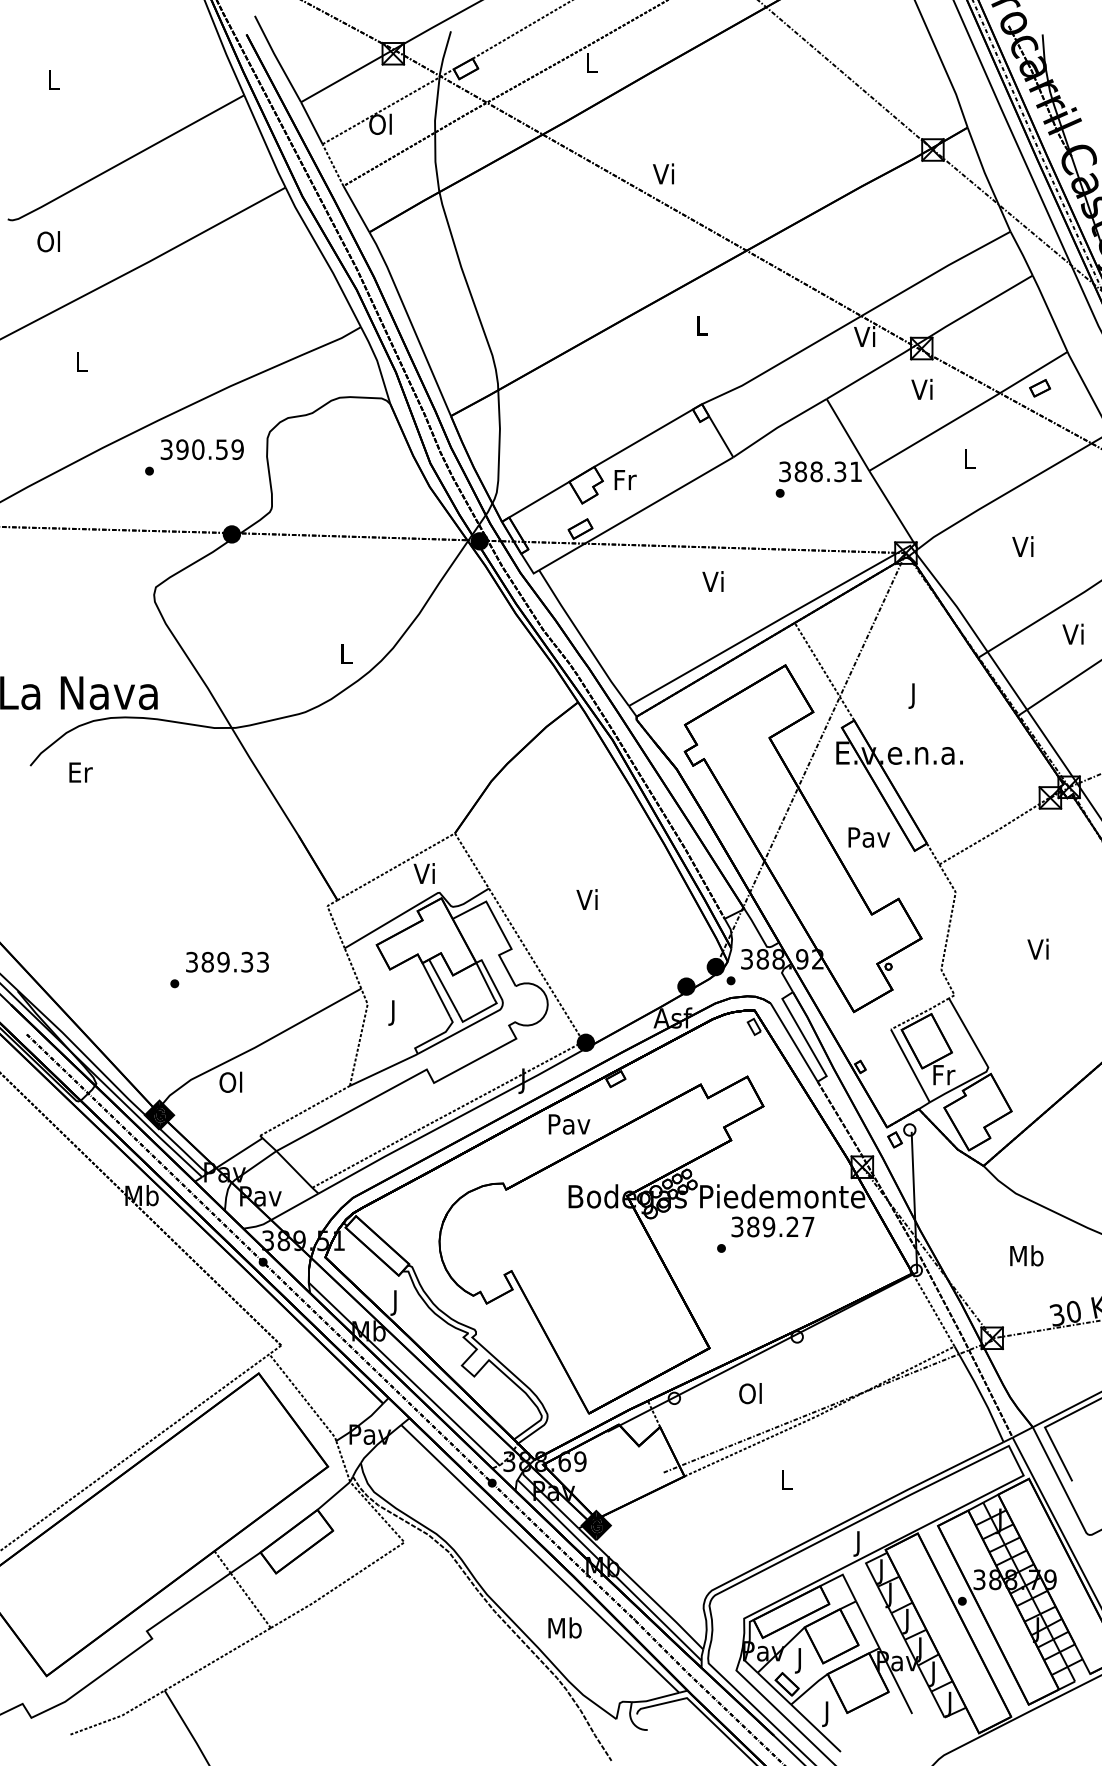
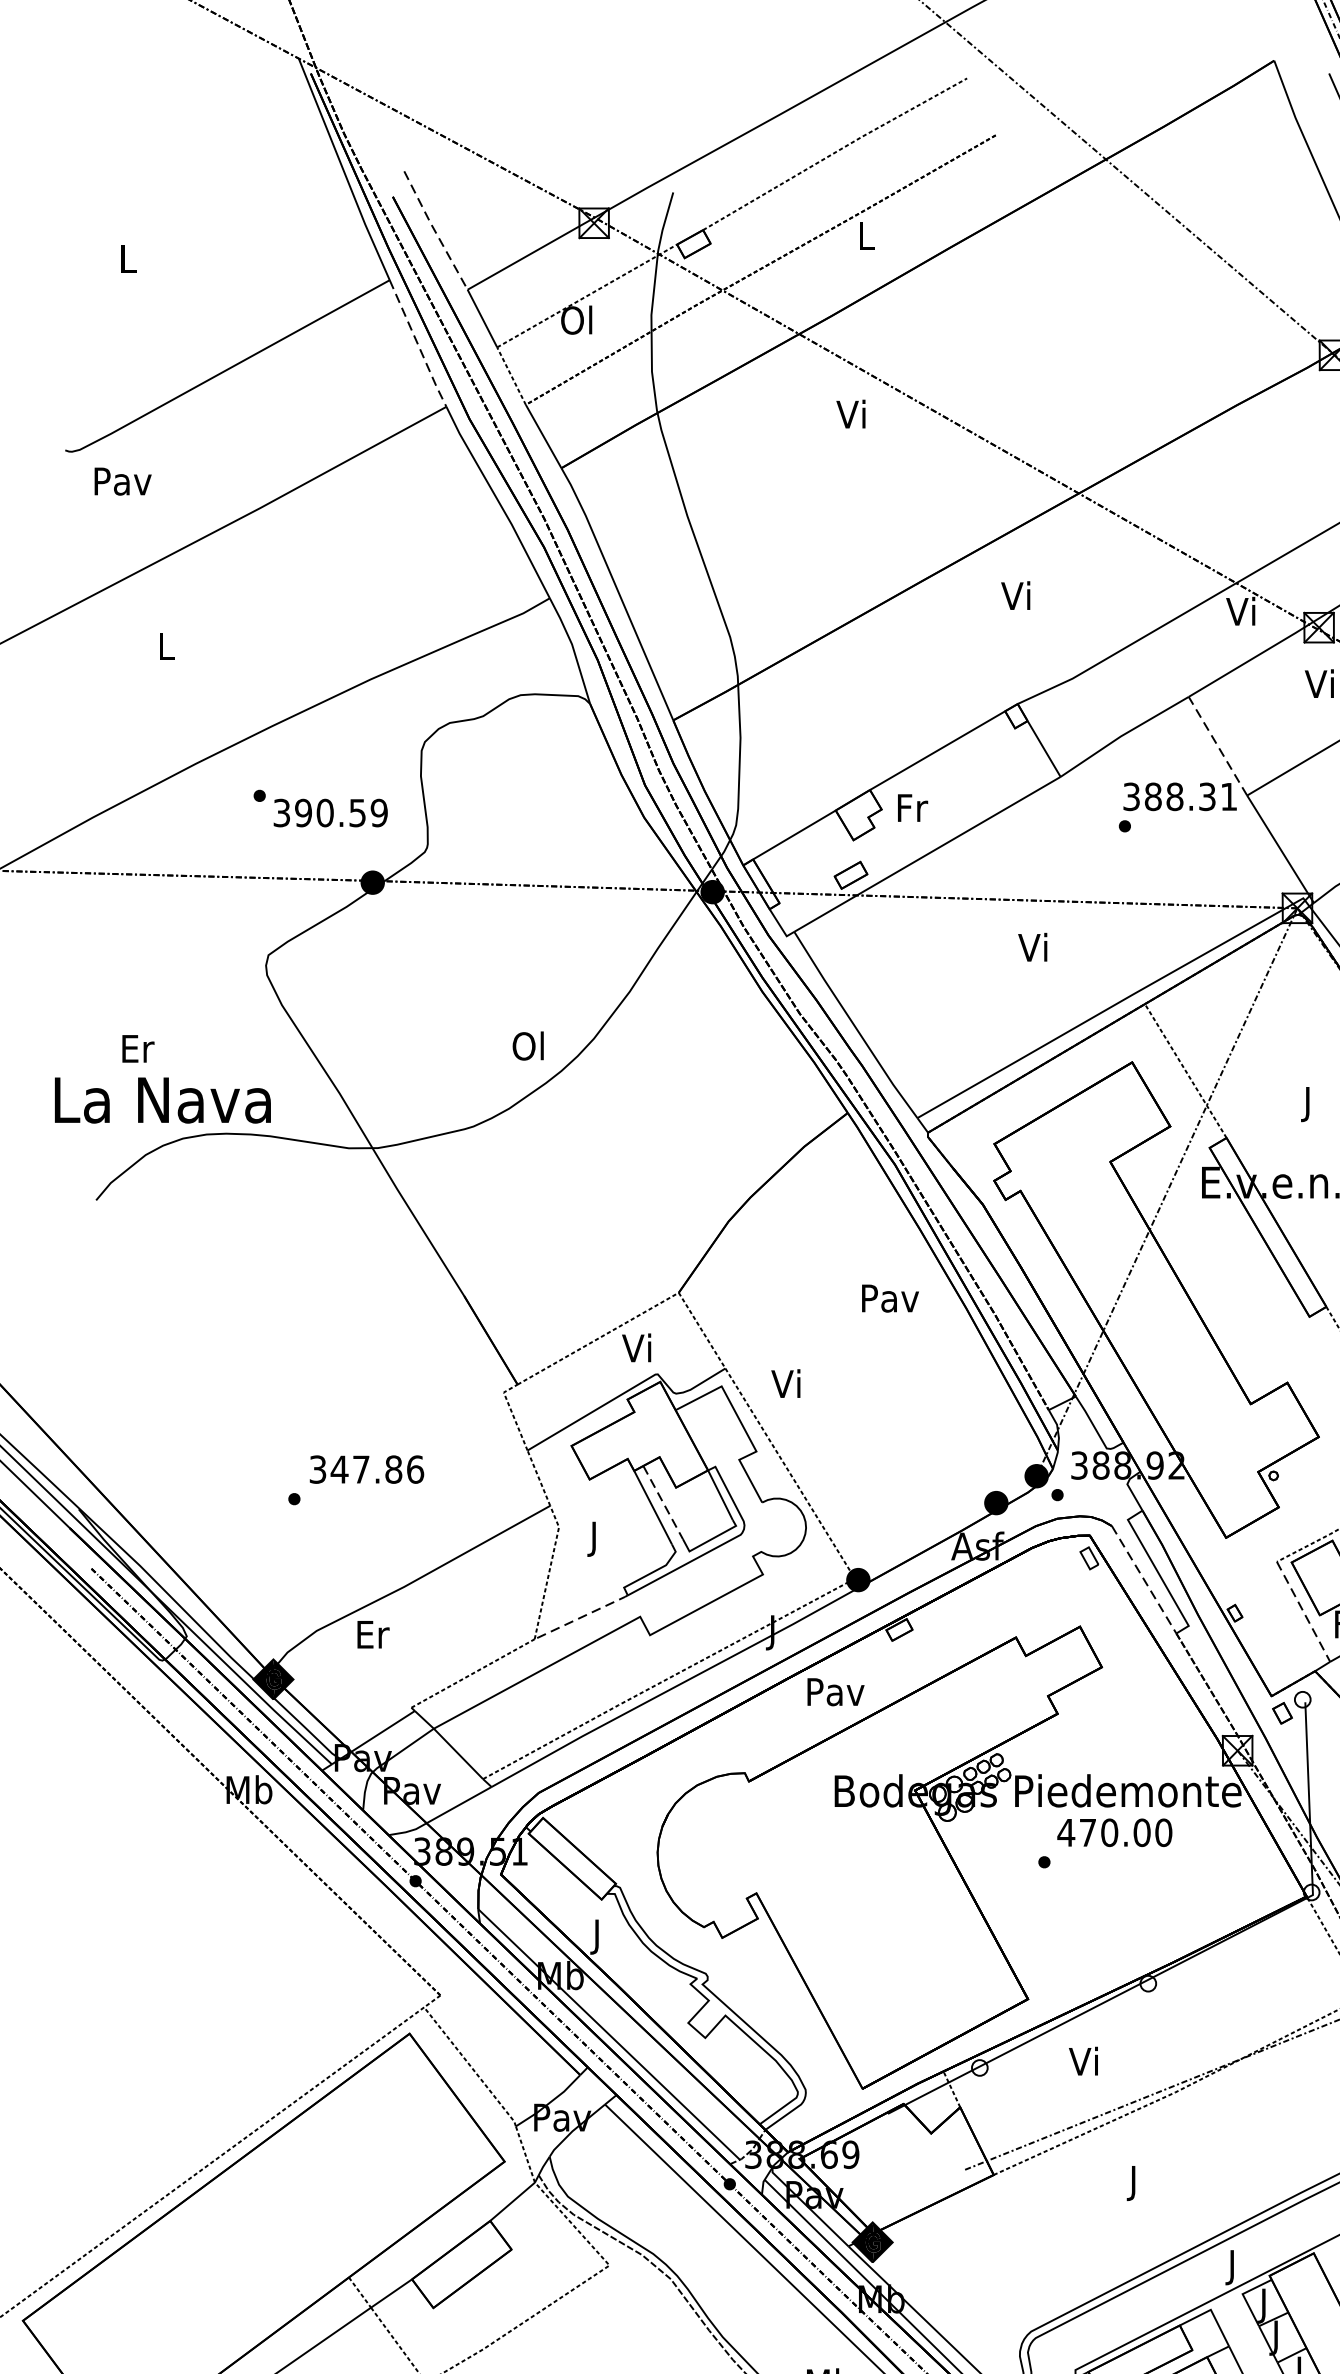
line: (277, 58) -> (435, 229), solid -> dashed
line: (265, 142) -> (418, 344), solid -> dashed
text: (663, 173) -> (850, 413), moved
text: (49, 241) -> (122, 480), Ol -> Pav
text: (700, 324) -> (1015, 594), L -> Vi
line: (847, 434) -> (1217, 745), solid -> dashed
text: (201, 449) -> (329, 812), moved
text: (345, 653) -> (528, 1046), L -> Ol
text: (80, 772) -> (137, 1048), moved
text: (868, 837) -> (889, 1298), moved
text: (586, 899) -> (785, 1383), moved
text: (235, 961) -> (377, 1468), 389.33 -> 347.86
line: (443, 986) -> (663, 1502), solid -> dashed
line: (794, 1042) -> (1144, 1579), solid -> dashed
line: (910, 1066) -> (1303, 1612), solid -> dashed
line: (384, 1069) -> (582, 1616), solid -> dashed
text: (231, 1081) -> (372, 1633), Ol -> Er
text: (772, 1226) -> (1114, 1832), 389.27 -> 470.00
text: (750, 1393) -> (1084, 2061), Ol -> Vi
text: (786, 1482) -> (1133, 2183), L -> J

